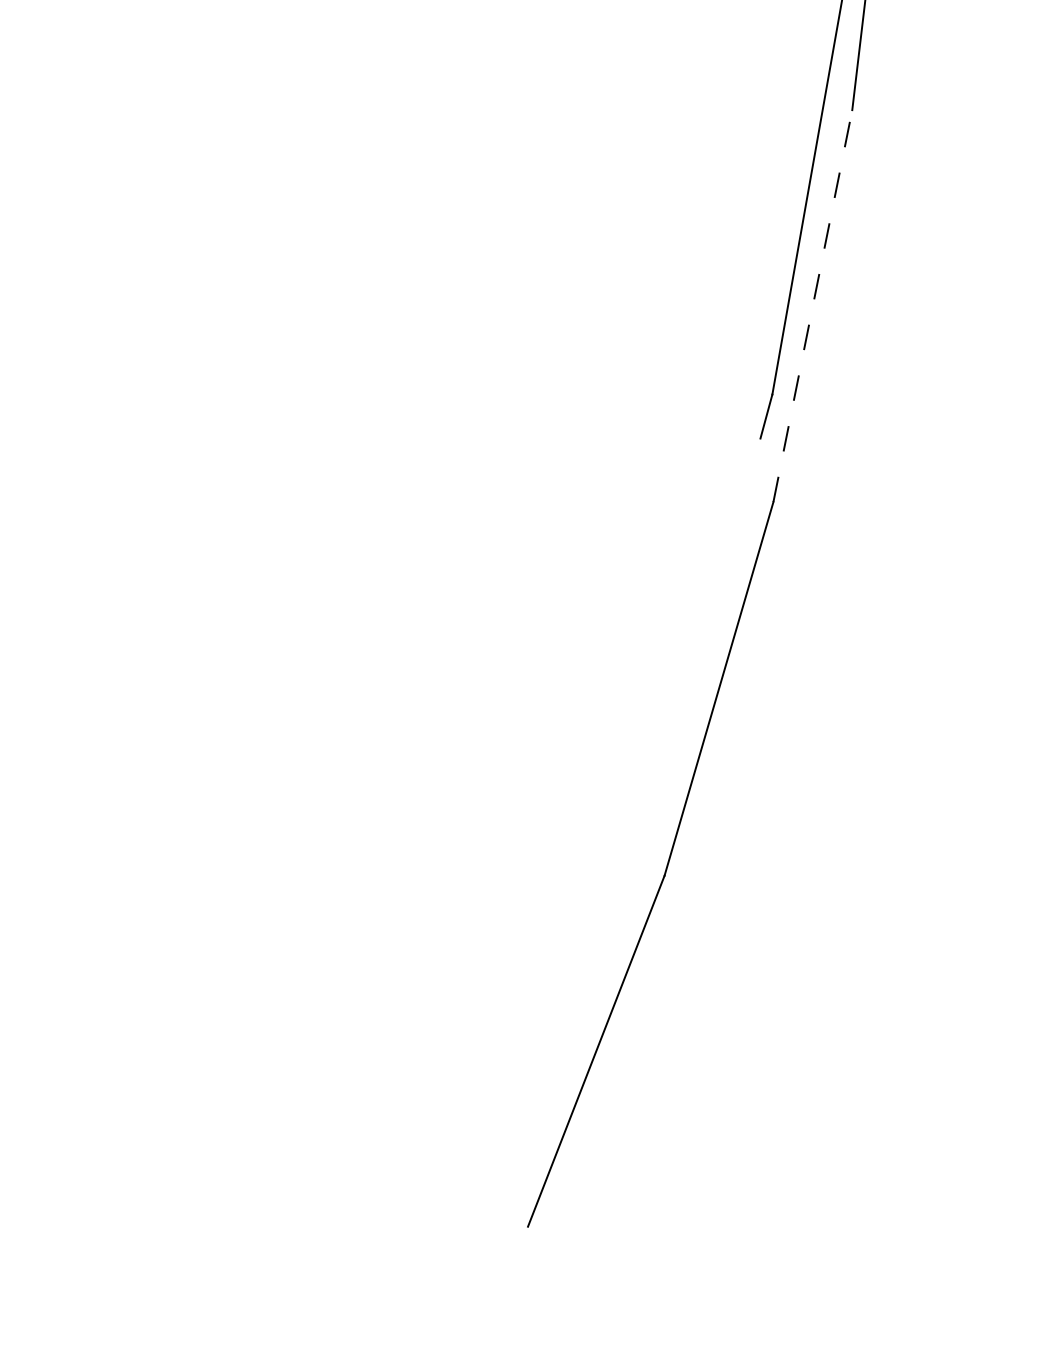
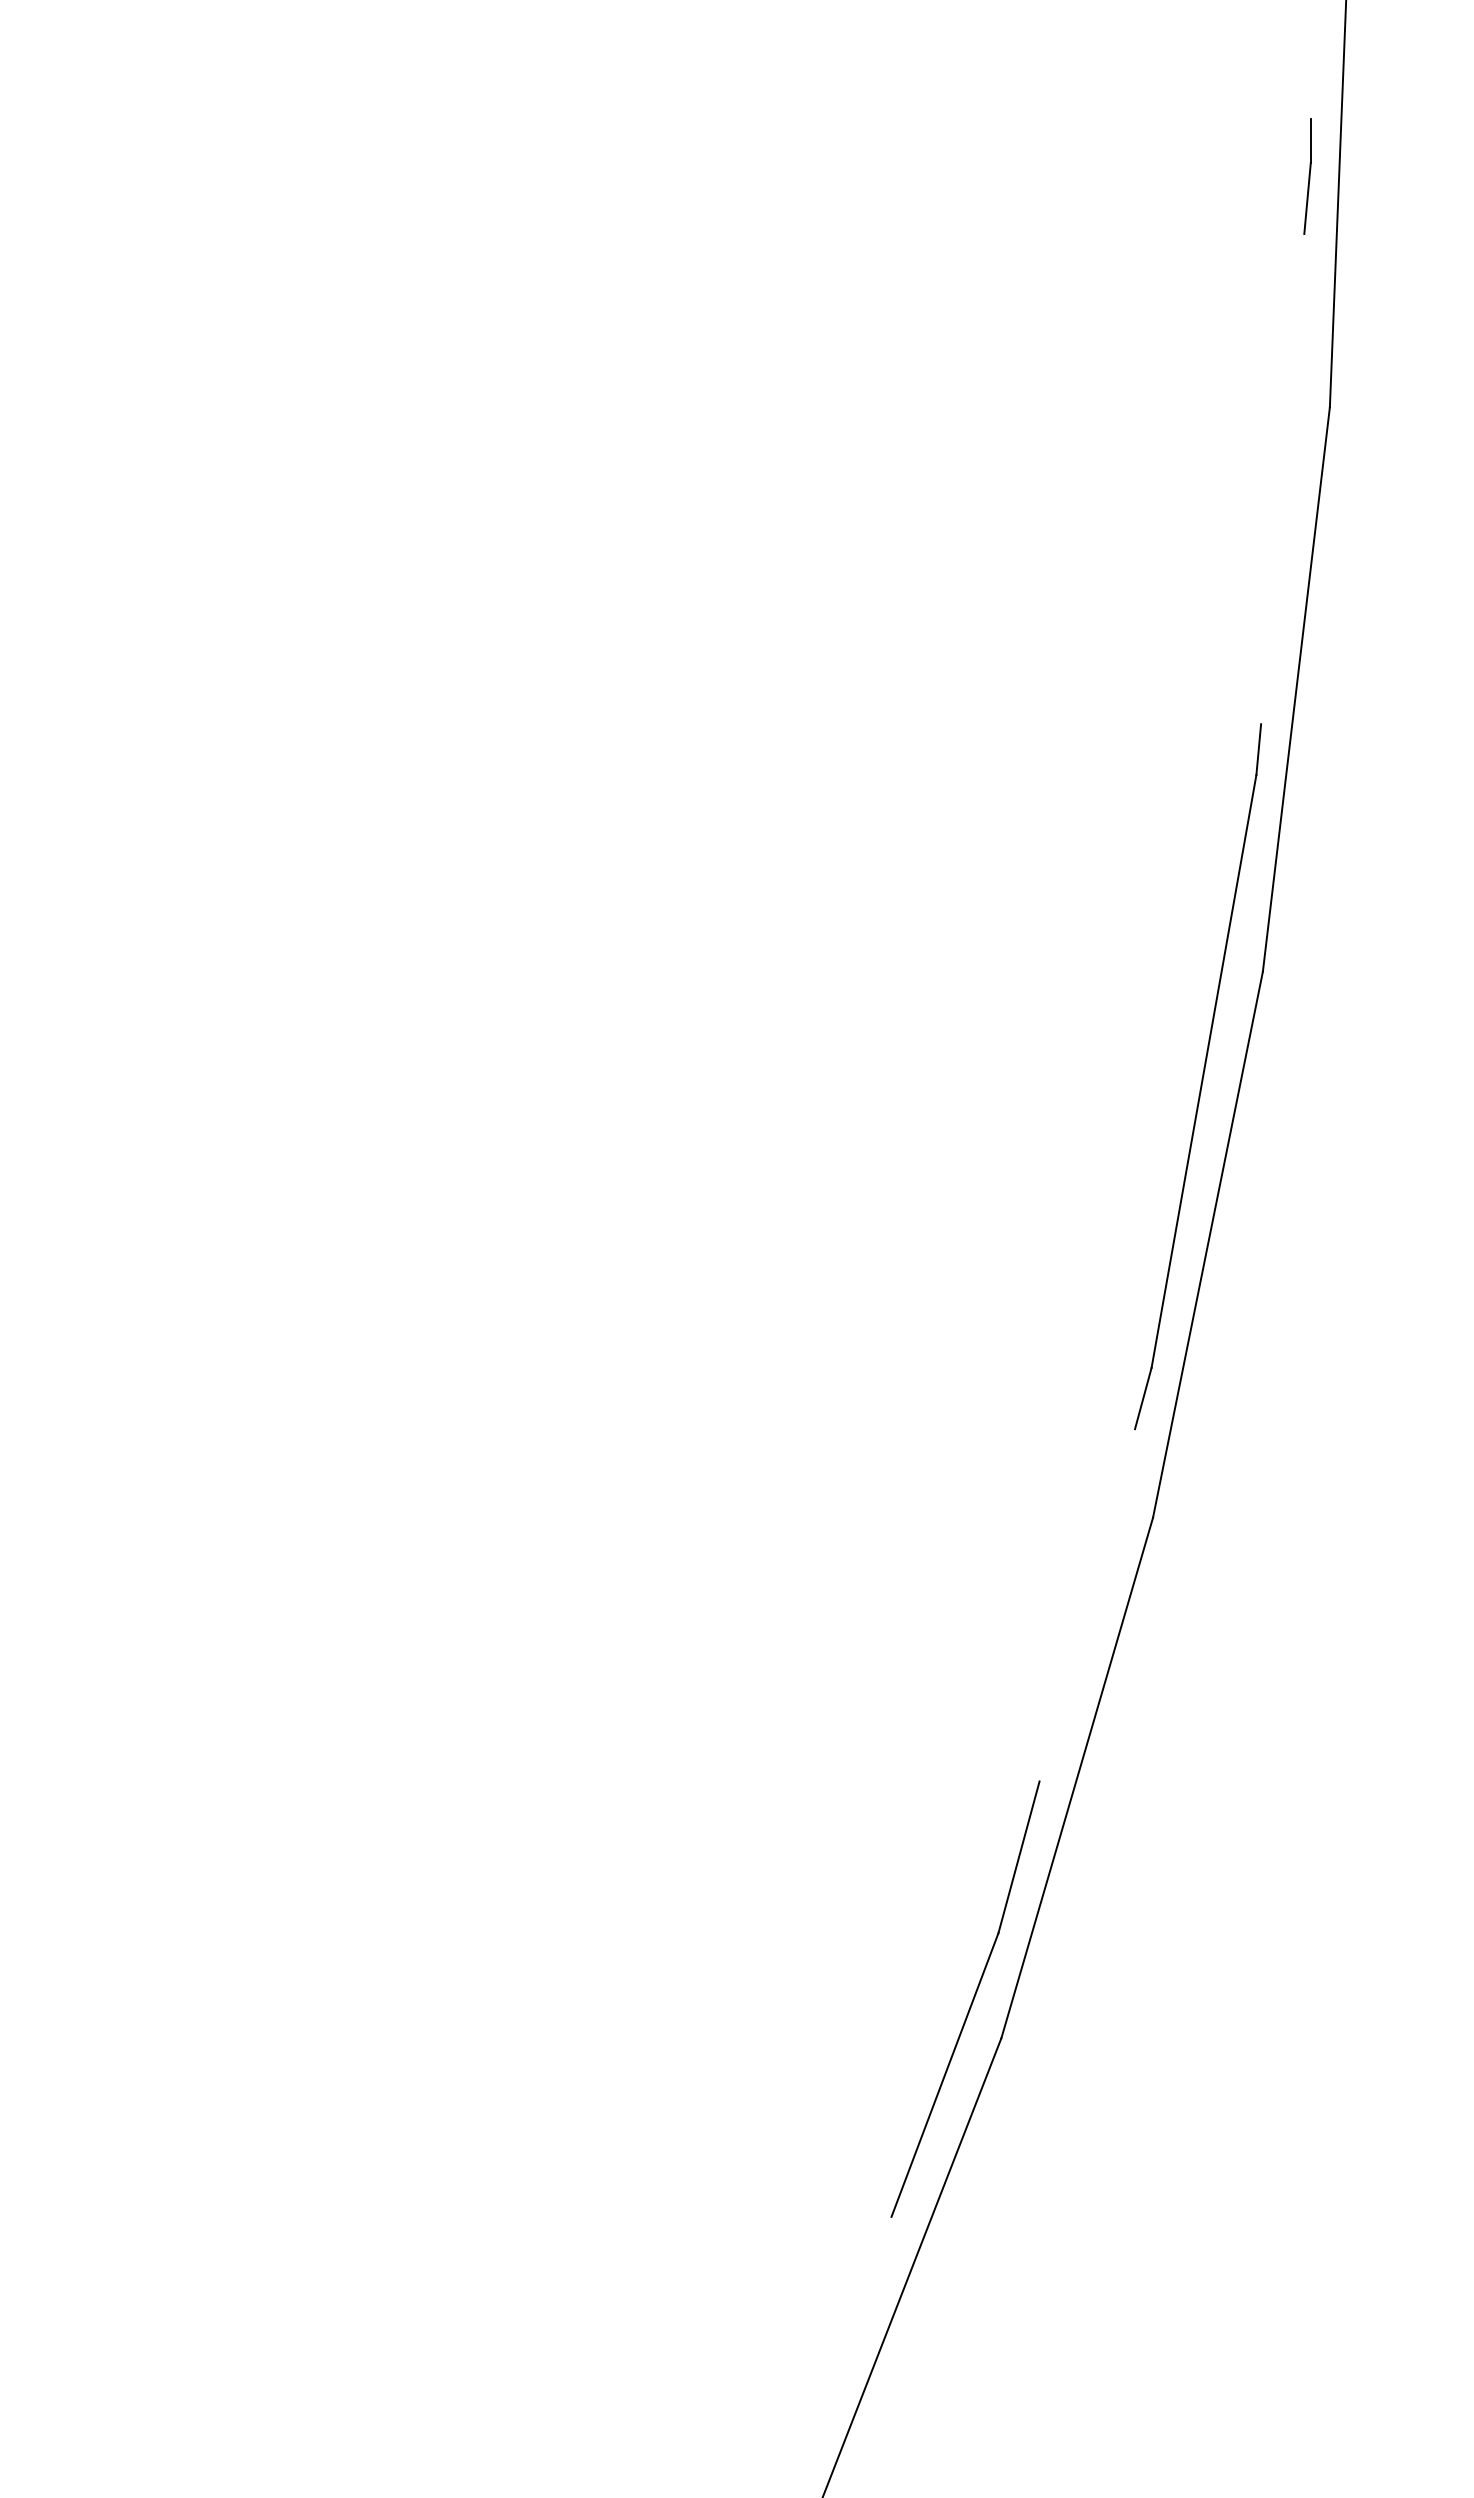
line: (812, 305) -> (1207, 1244), dashed -> solid
part: (643, 849) -> (971, 2001), added

